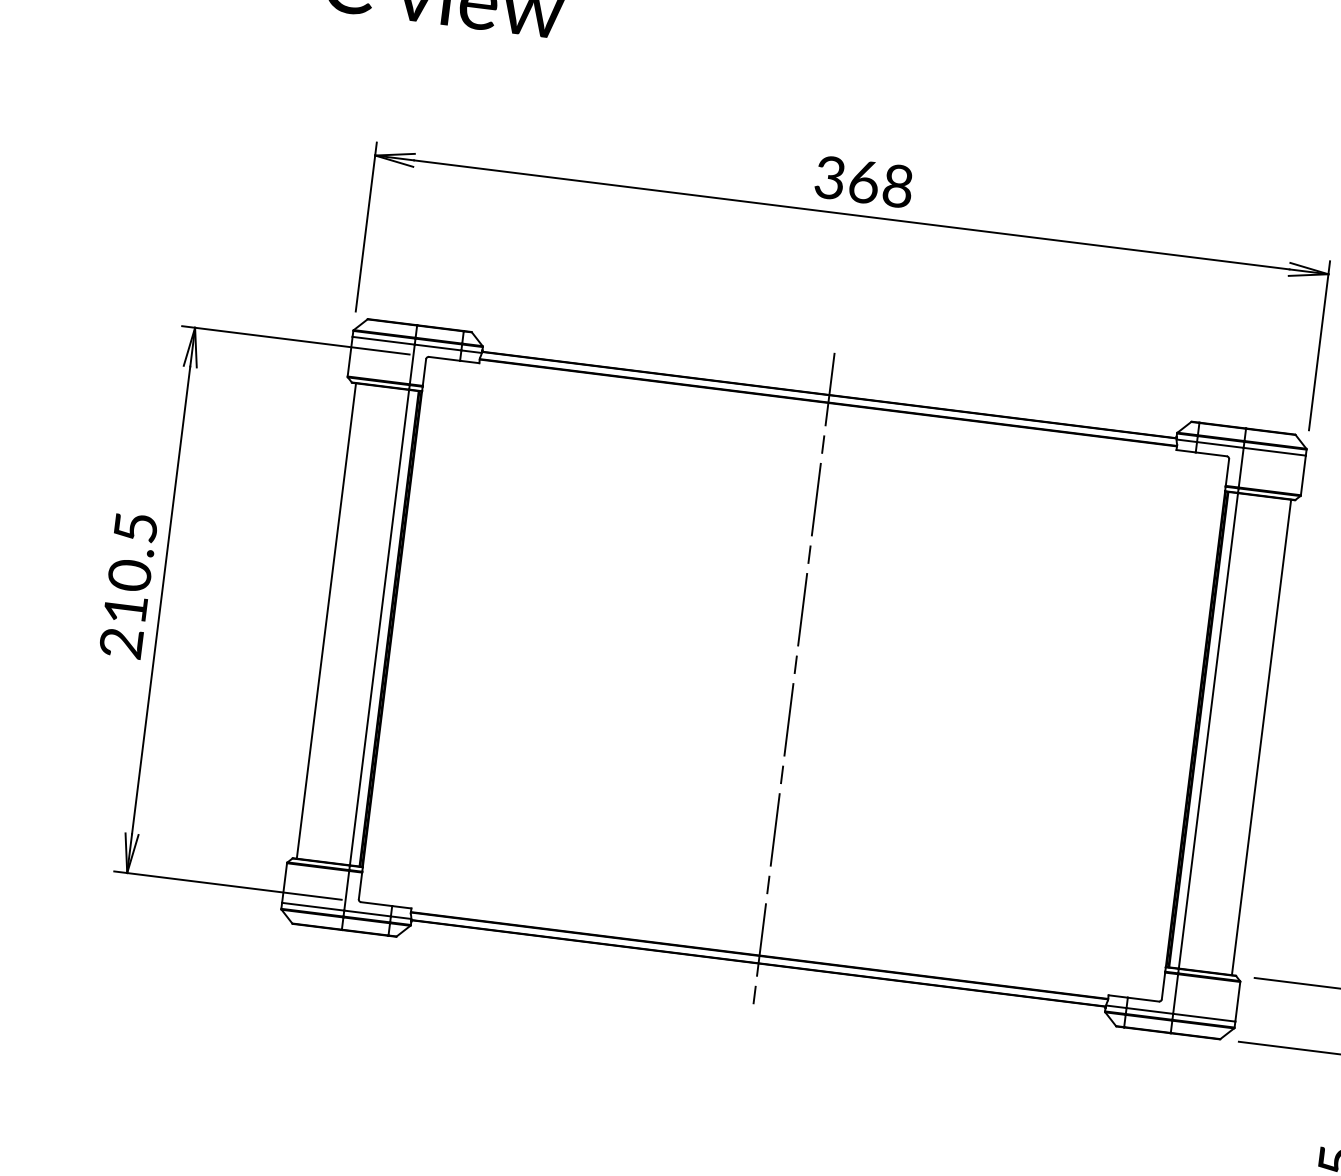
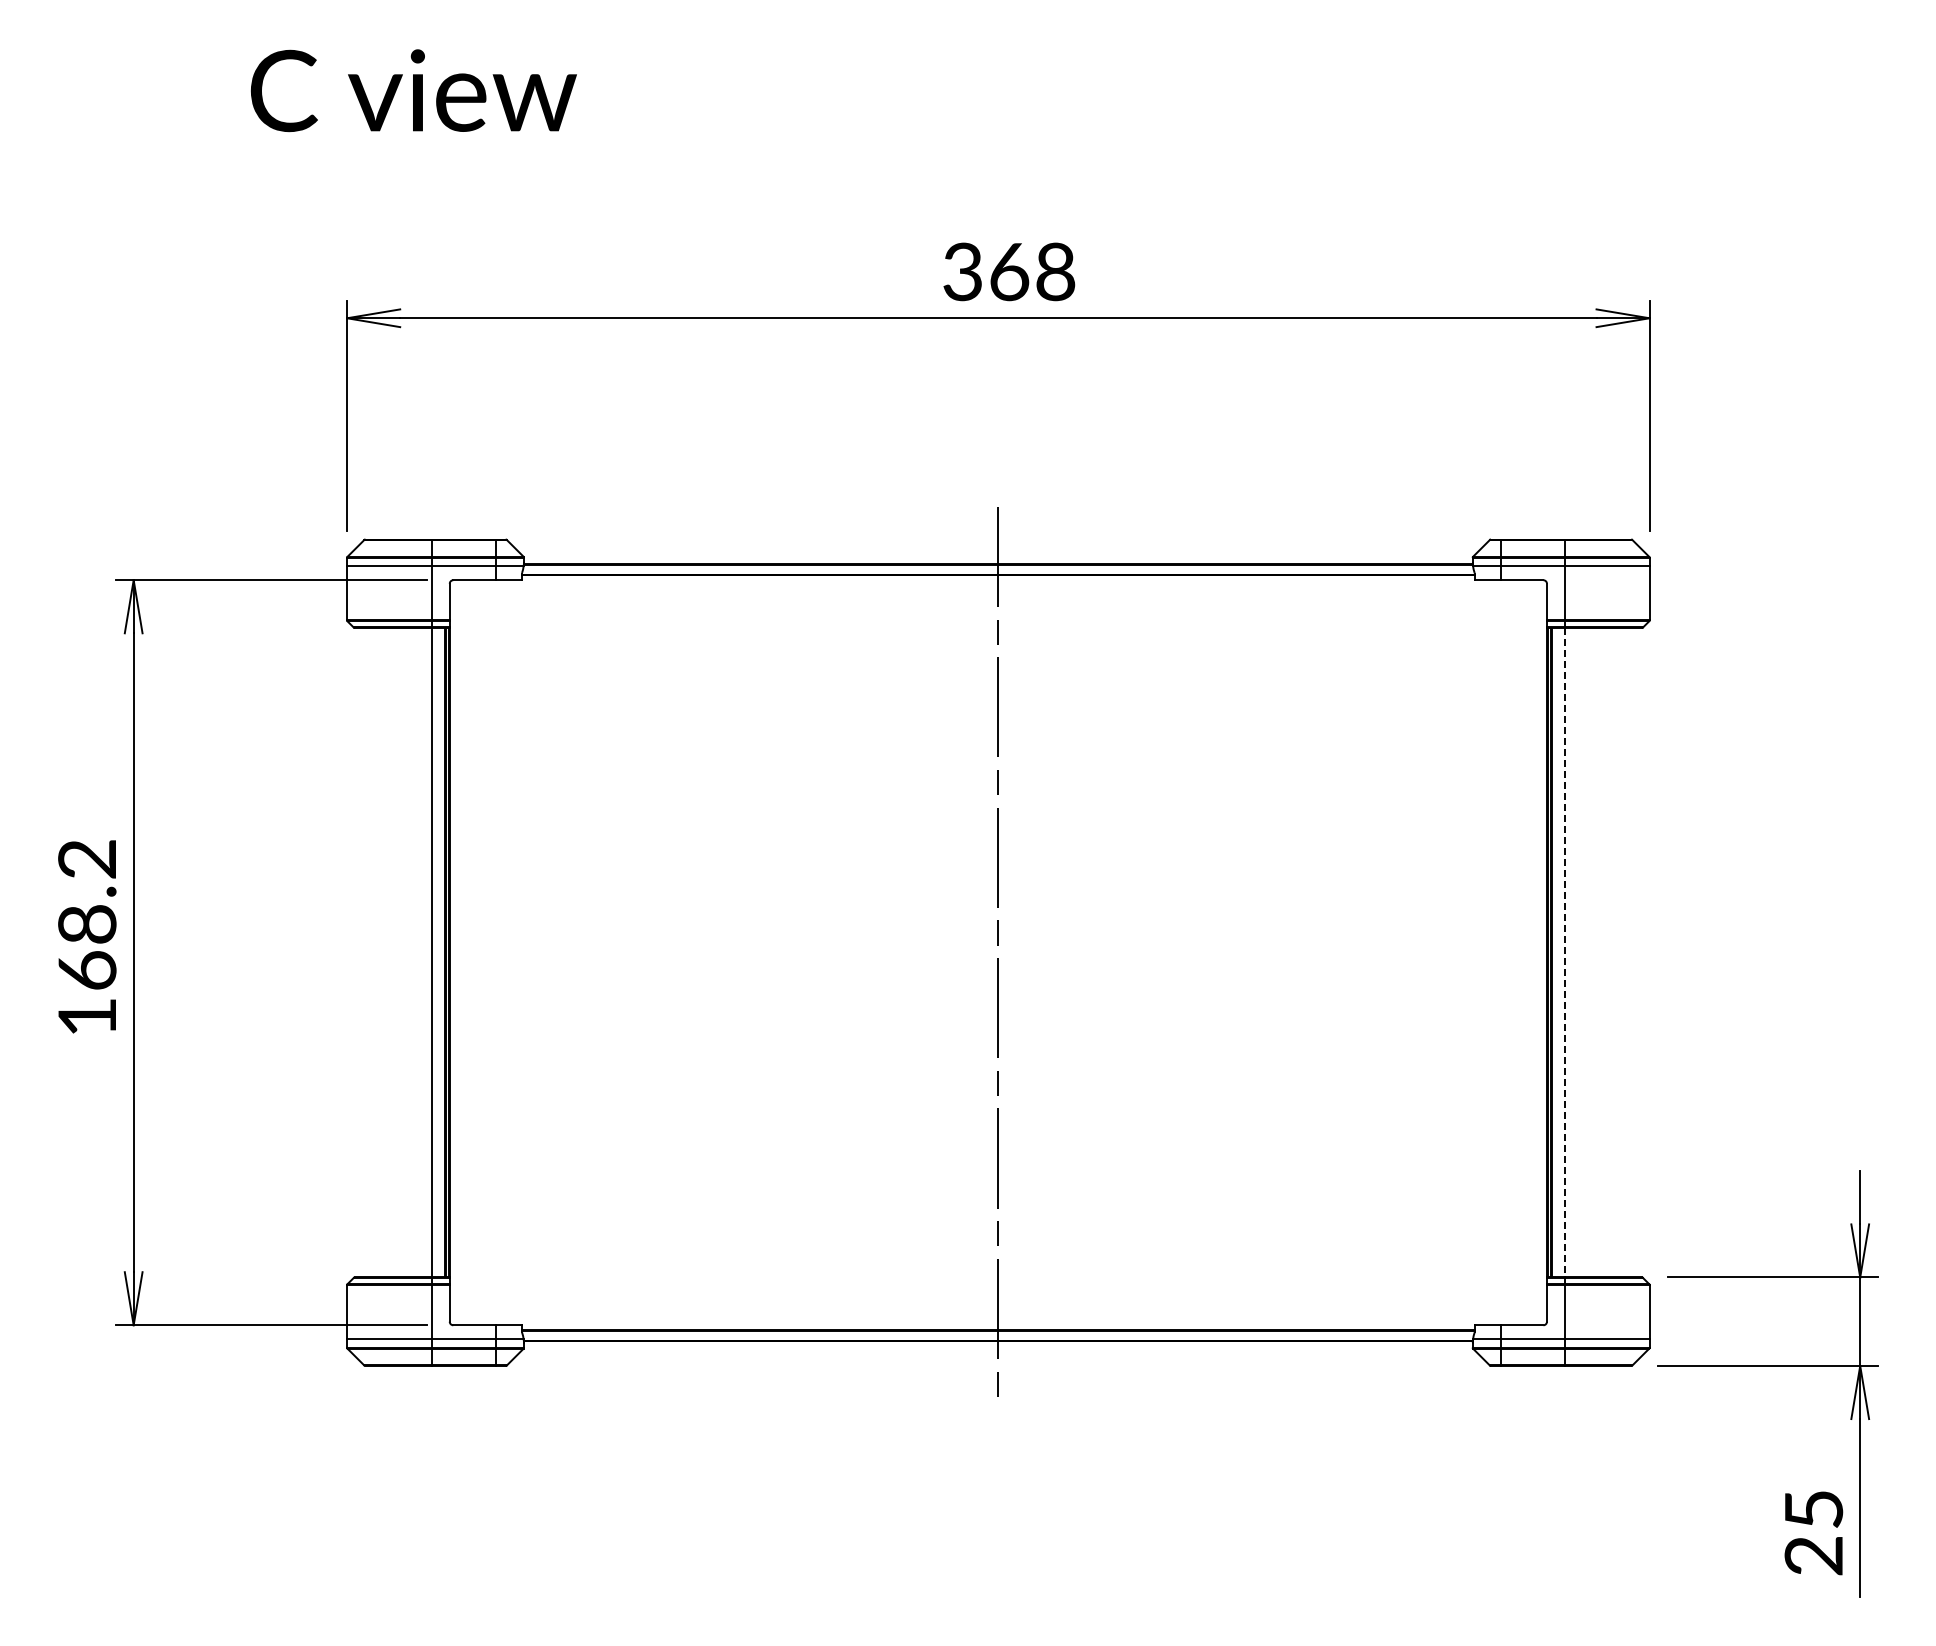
text: (128, 585) -> (87, 938), 210.5 -> 168.2
line: (326, 620) -> (359, 952), removed
line: (1208, 730) -> (1564, 952), solid -> dashed
line: (1261, 737) -> (1637, 952), removed

